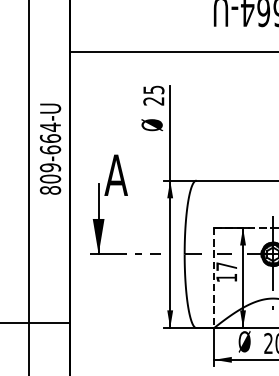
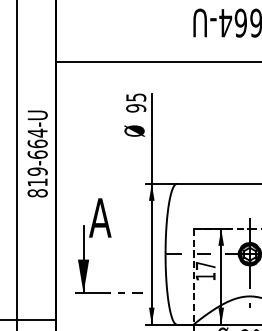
text: (153, 100) -> (135, 107), 25 -> 95
text: (50, 178) -> (37, 181), 809-664-U -> 819-664-U
part: (125, 195) -> (109, 237), moved

